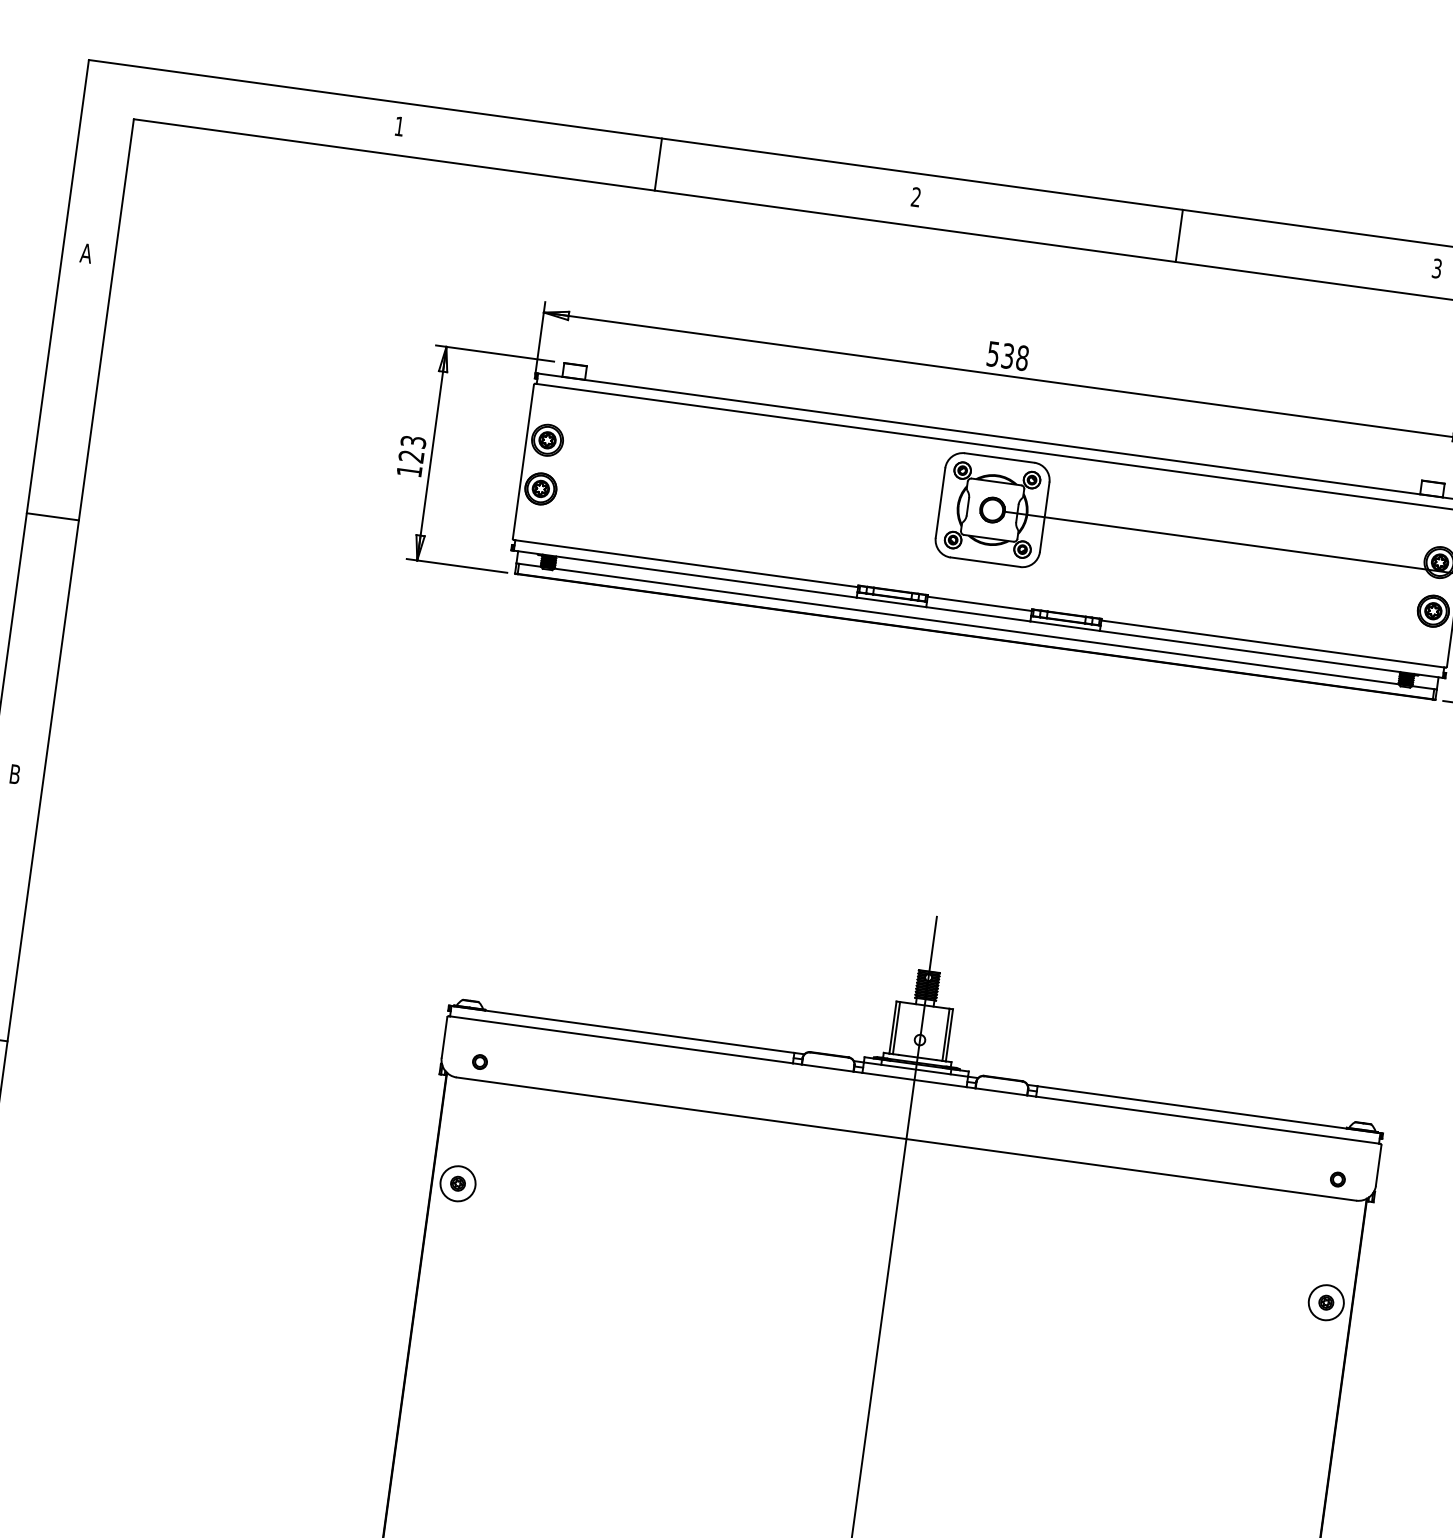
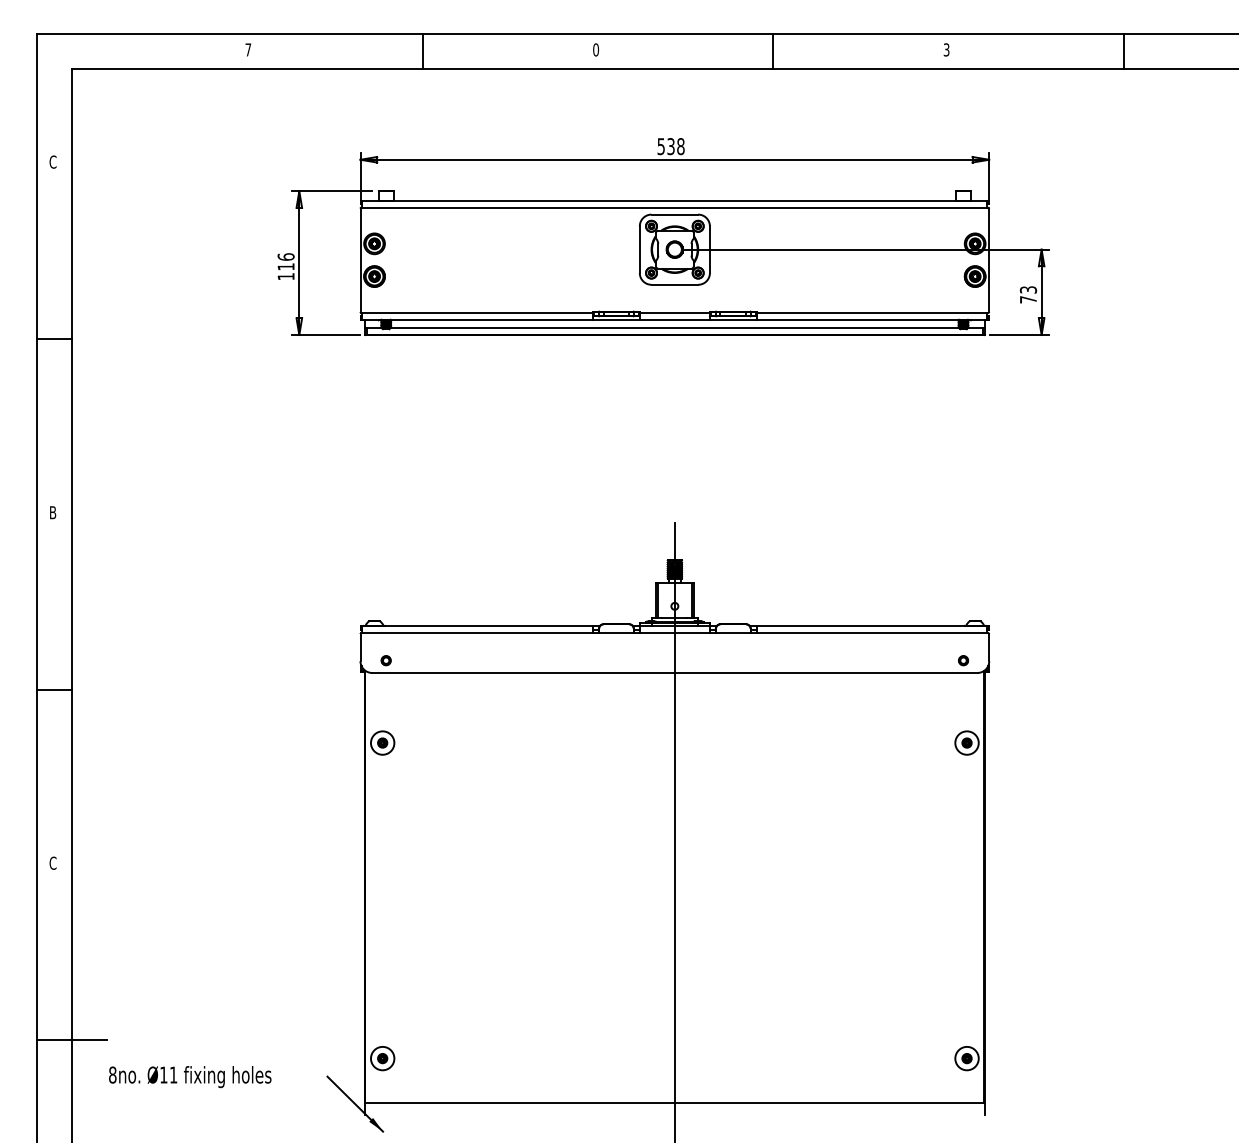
text: (399, 125) -> (248, 49), 1 -> 7
text: (916, 196) -> (596, 49), 2 -> 0
text: (85, 252) -> (52, 161), A -> C
text: (411, 448) -> (285, 261), 123 -> 116

